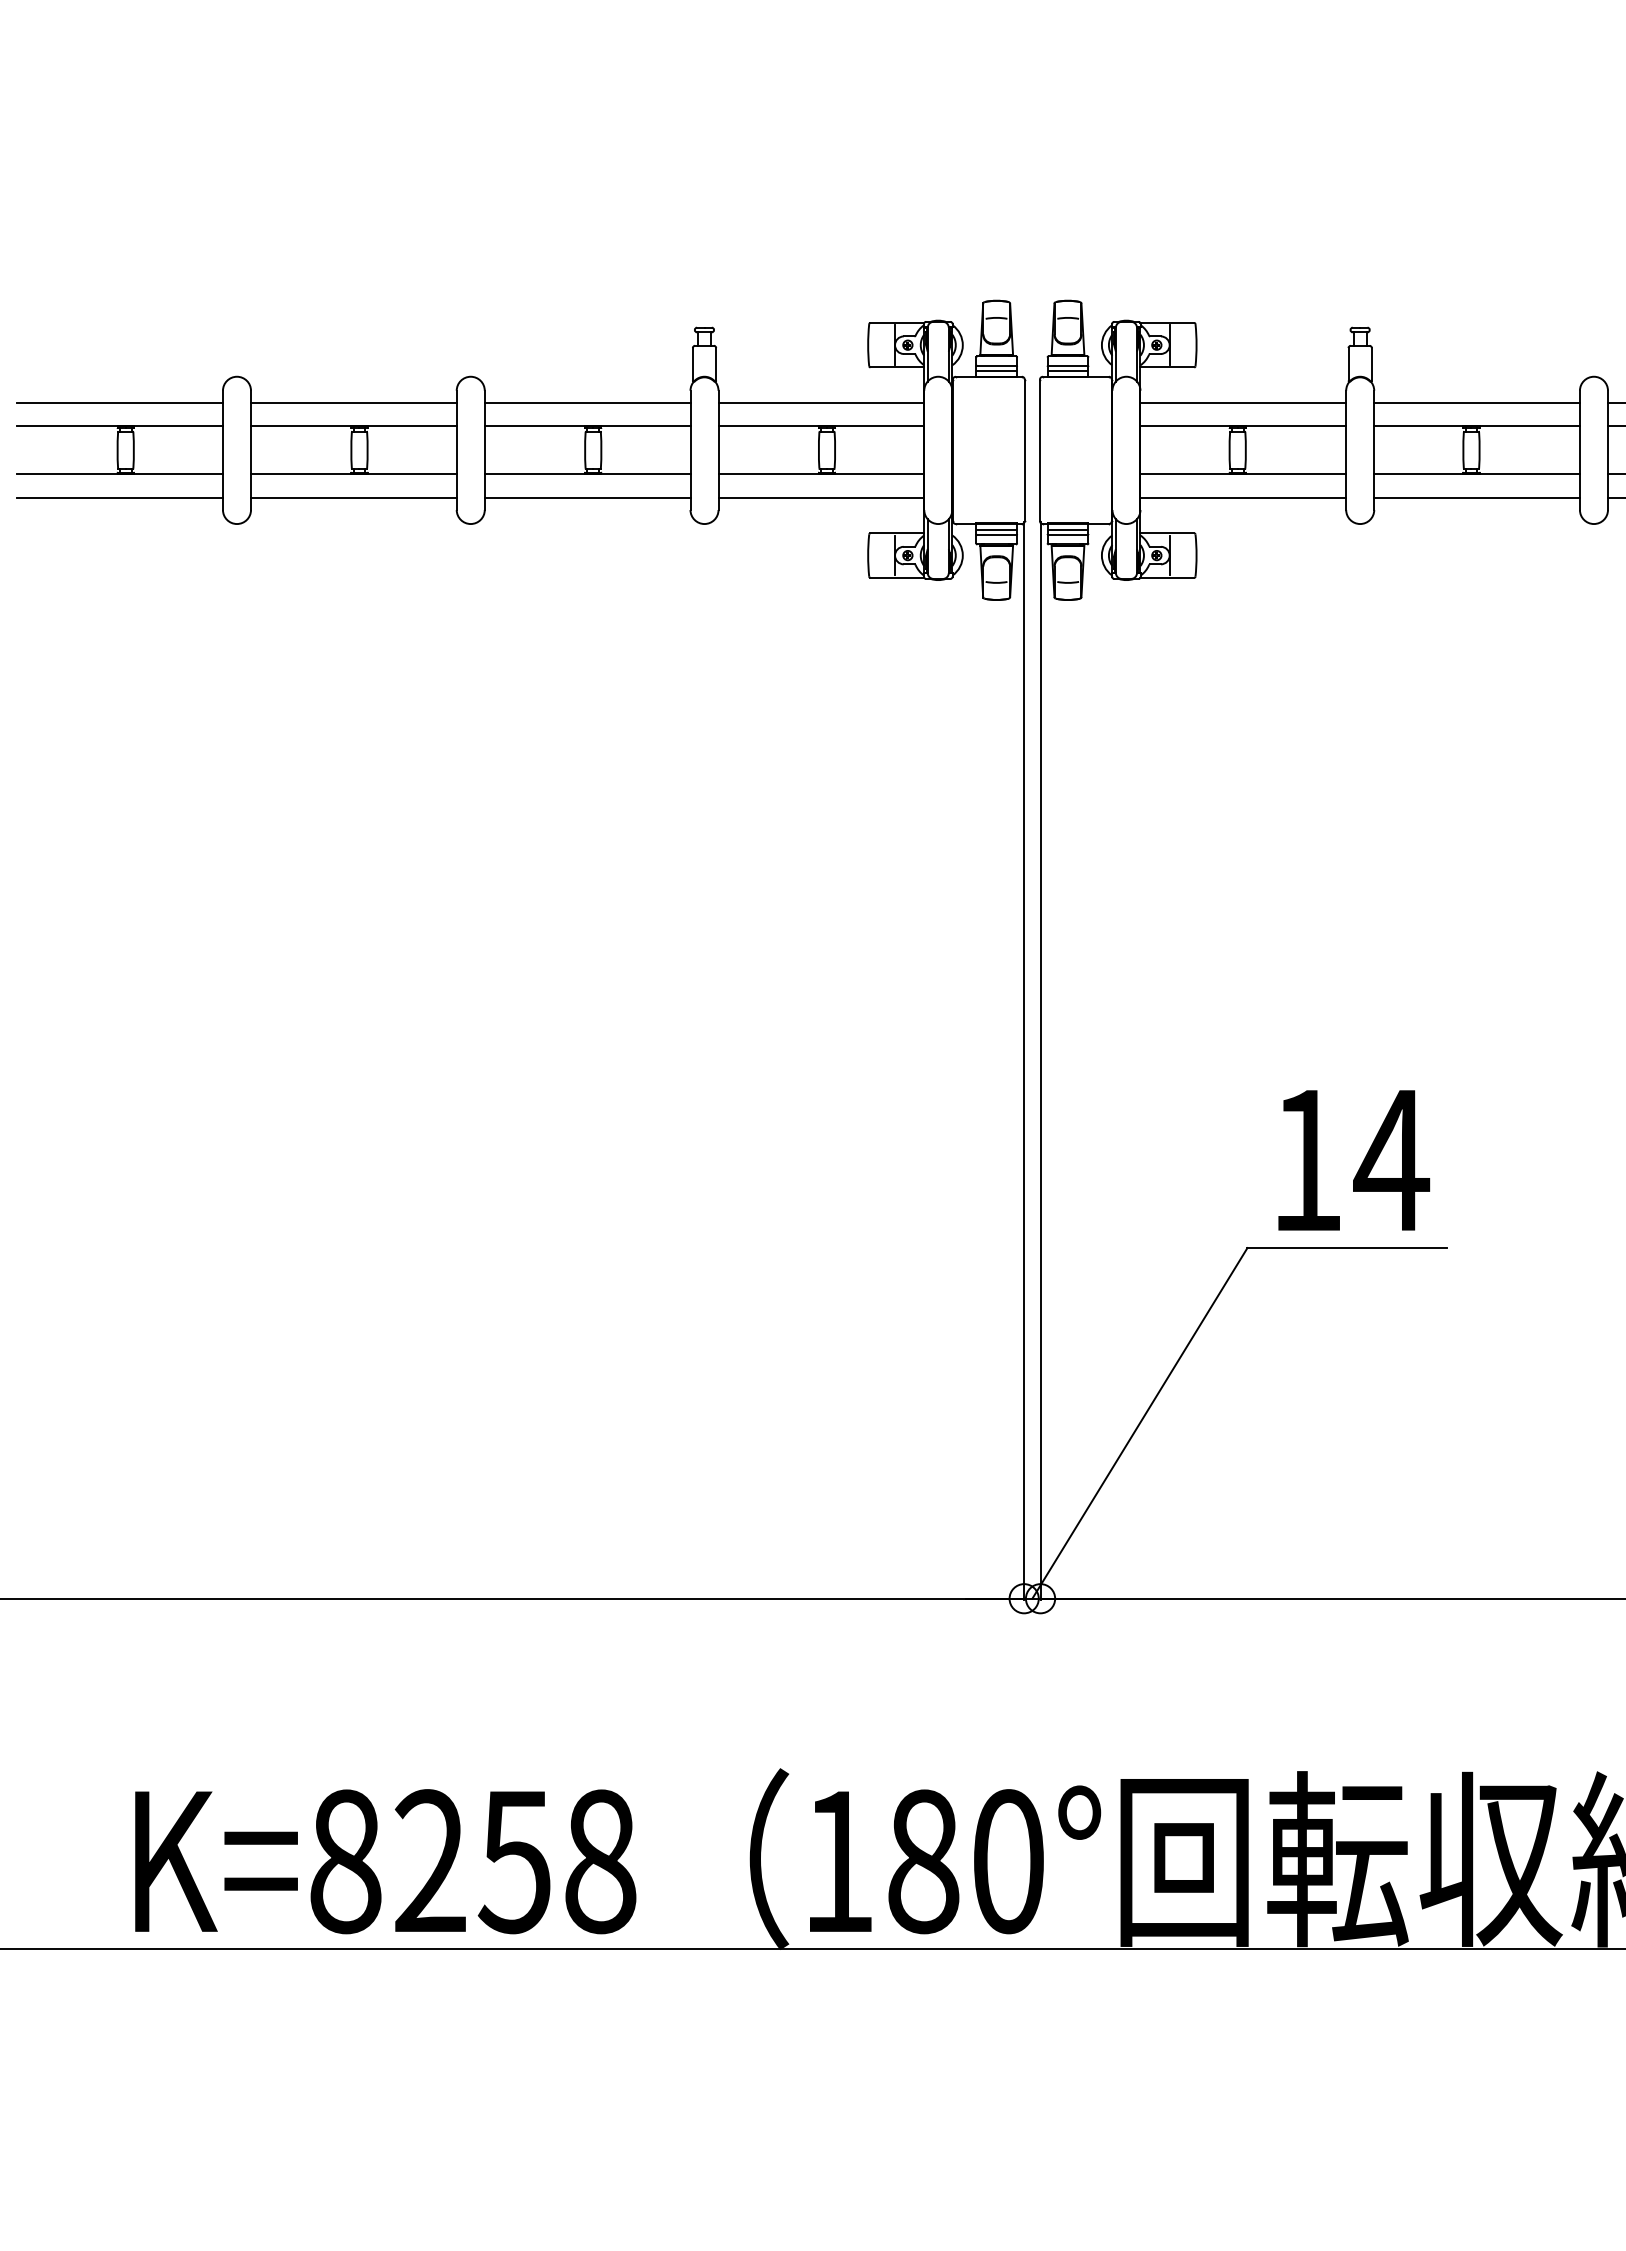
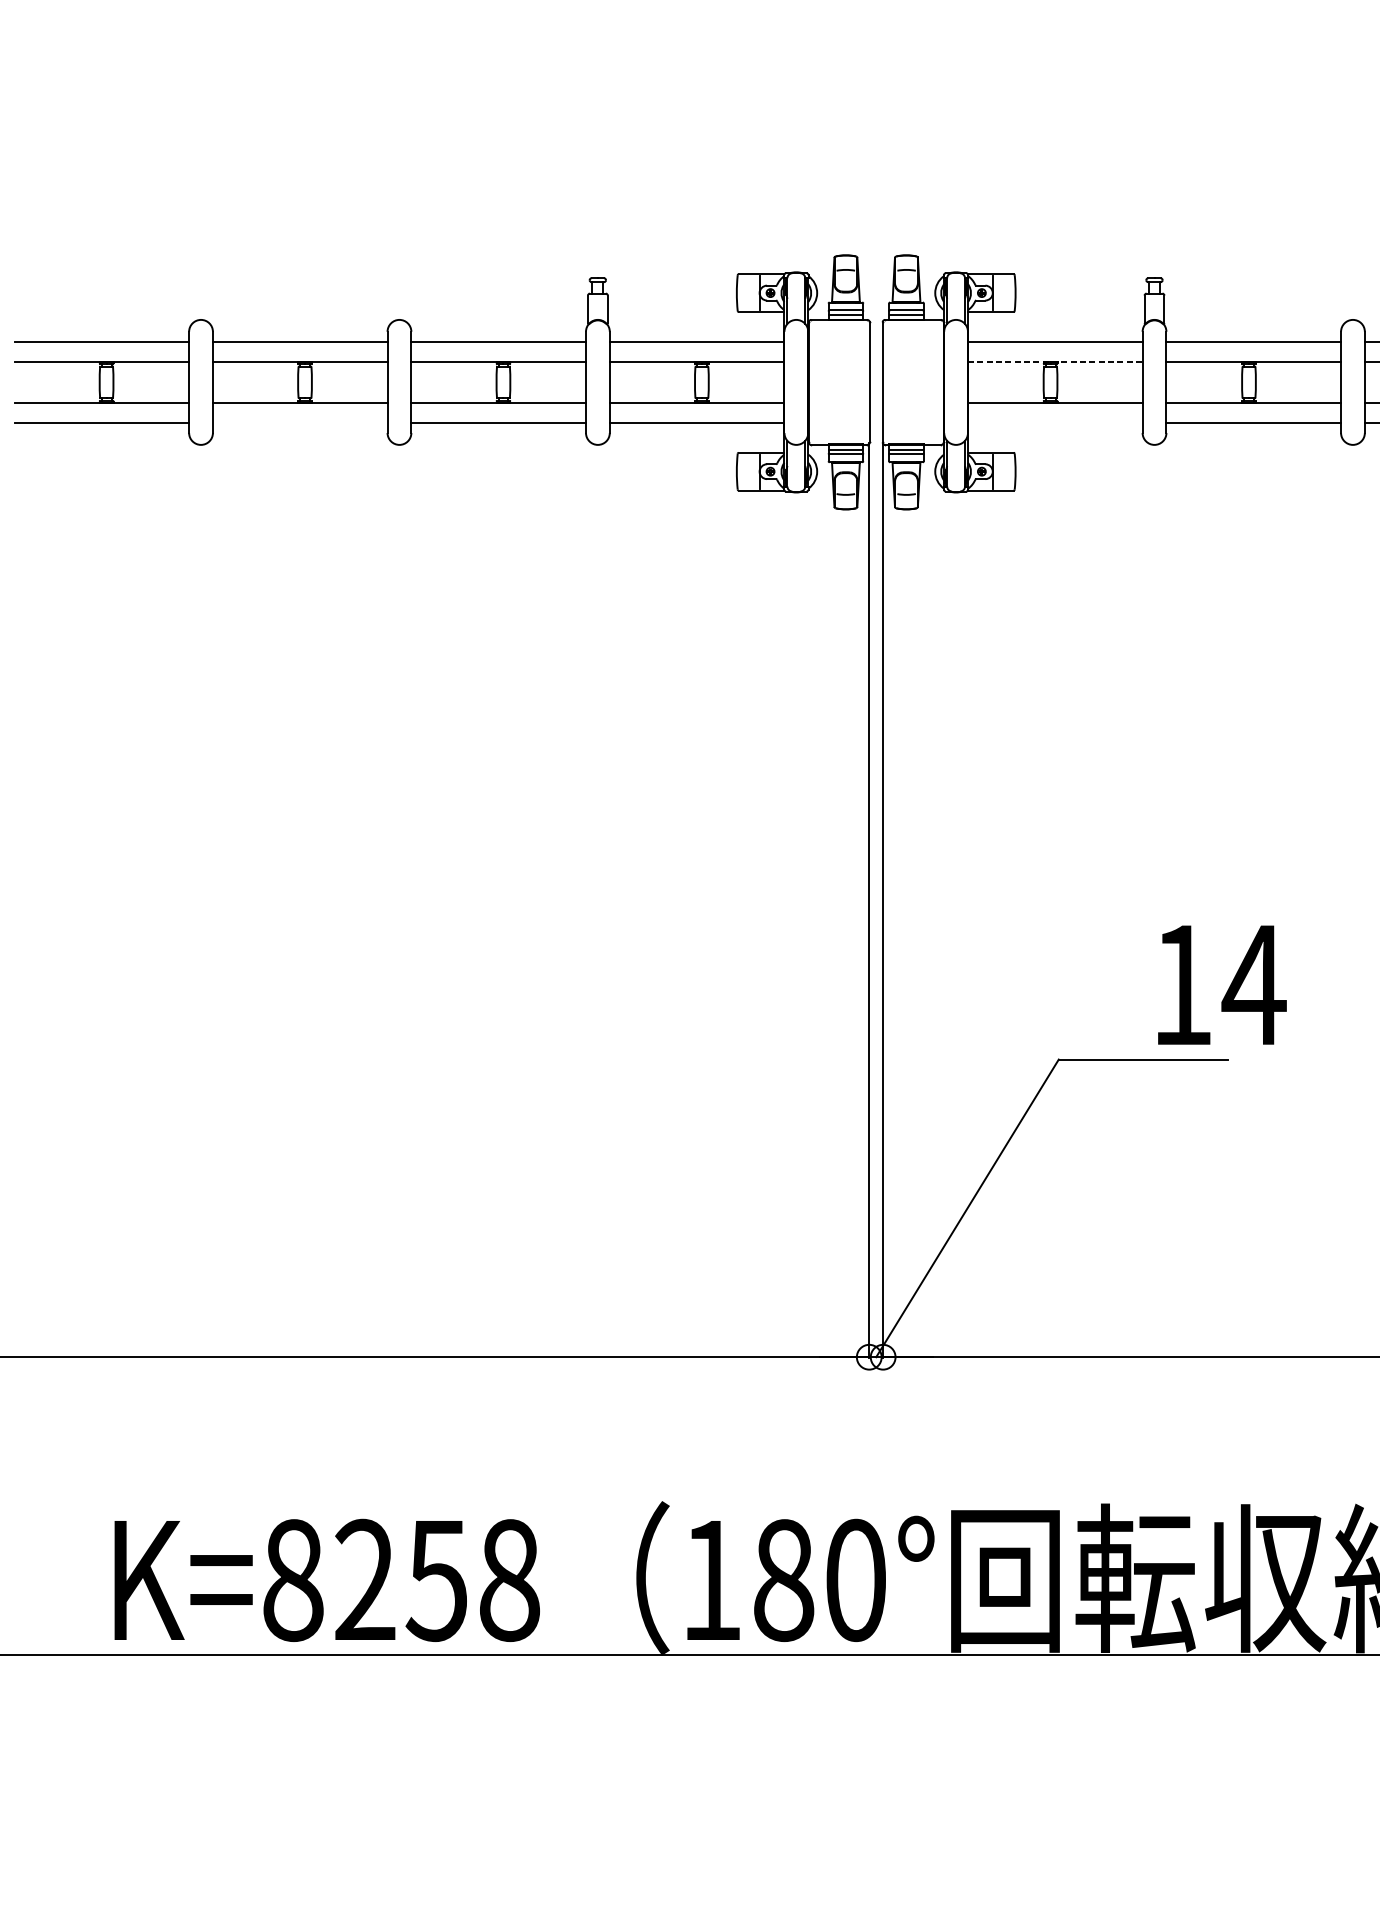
line: (1243, 426) -> (1055, 362), solid -> dashed
line: (353, 497) -> (299, 422), removed
line: (1243, 497) -> (1055, 422), removed
text: (1354, 1160) -> (1222, 985), moved

